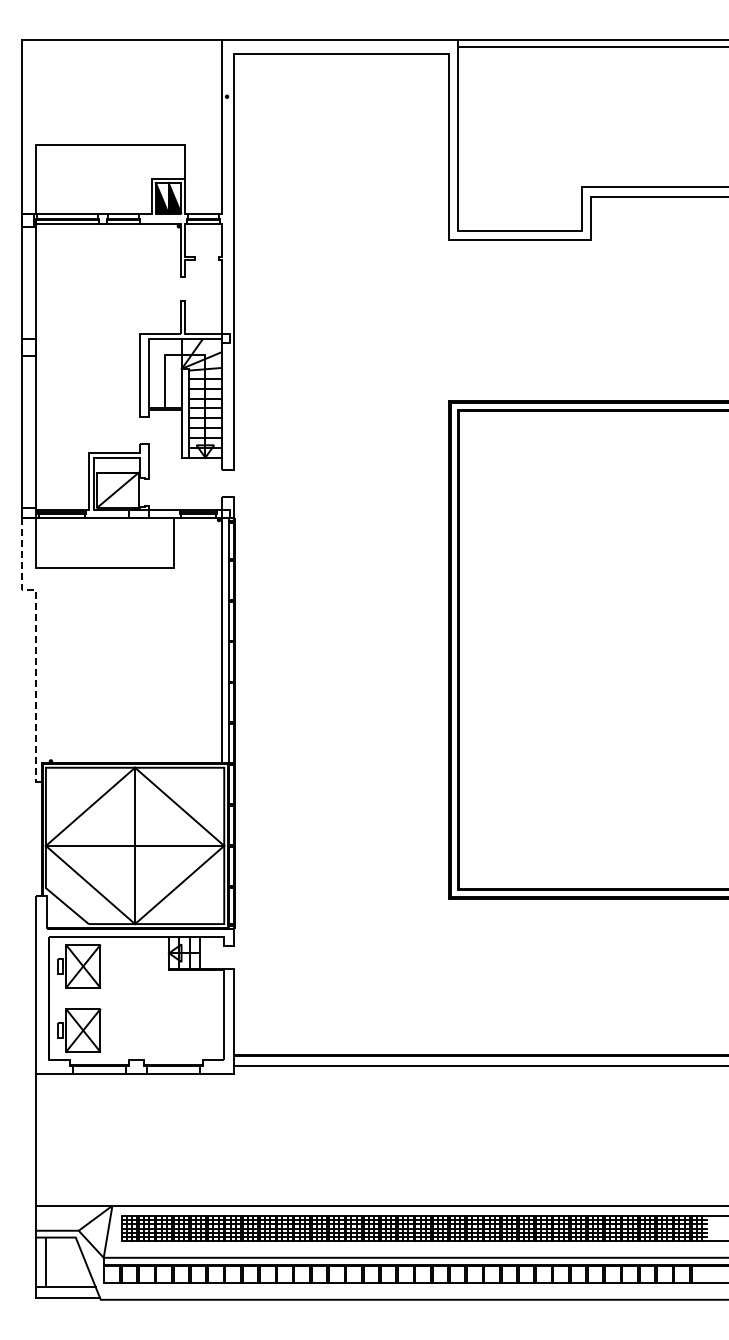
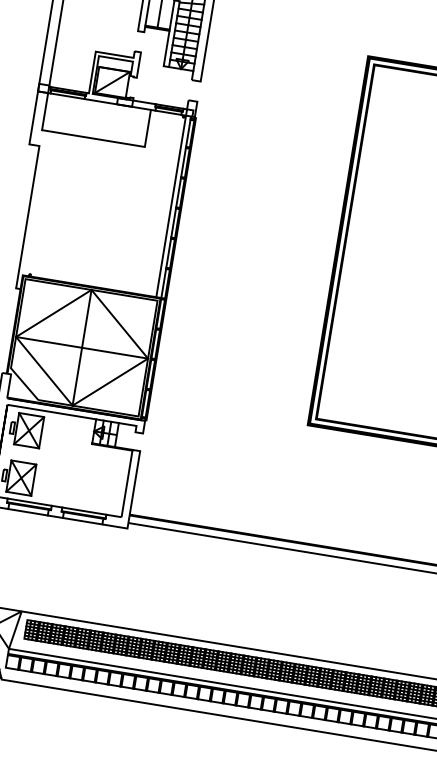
line: (35, 642) -> (33, 185), dashed -> solid
line: (99, 1060) -> (29, 502), added
line: (172, 1060) -> (83, 511), added

